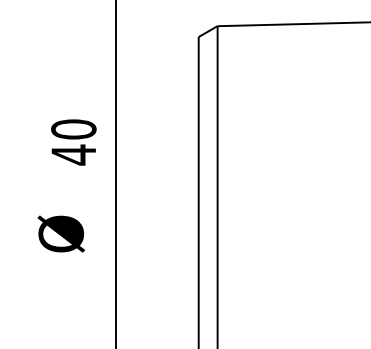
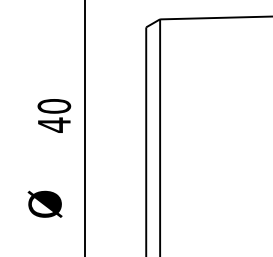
text: (74, 141) -> (54, 115), moved
text: (60, 232) -> (44, 203), moved

